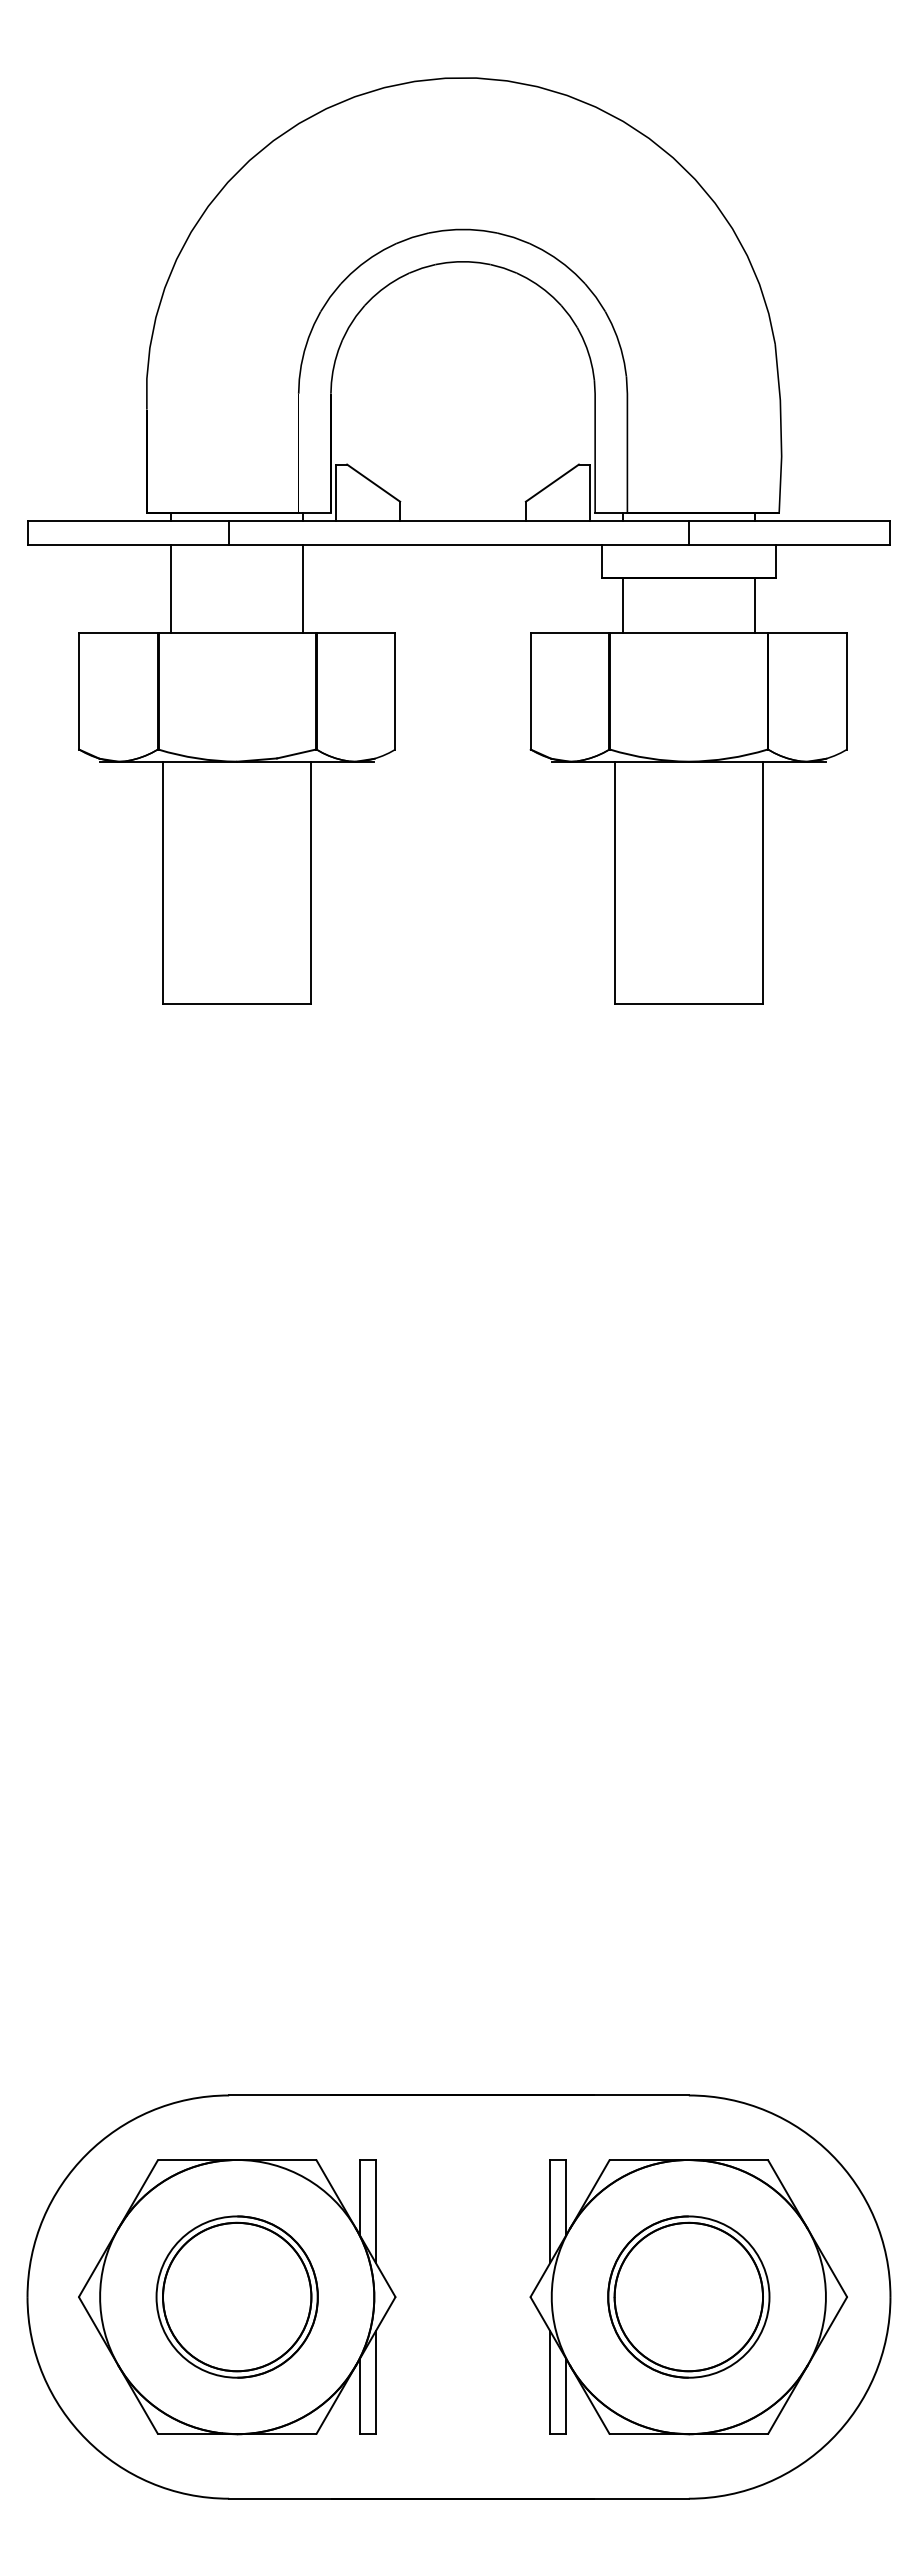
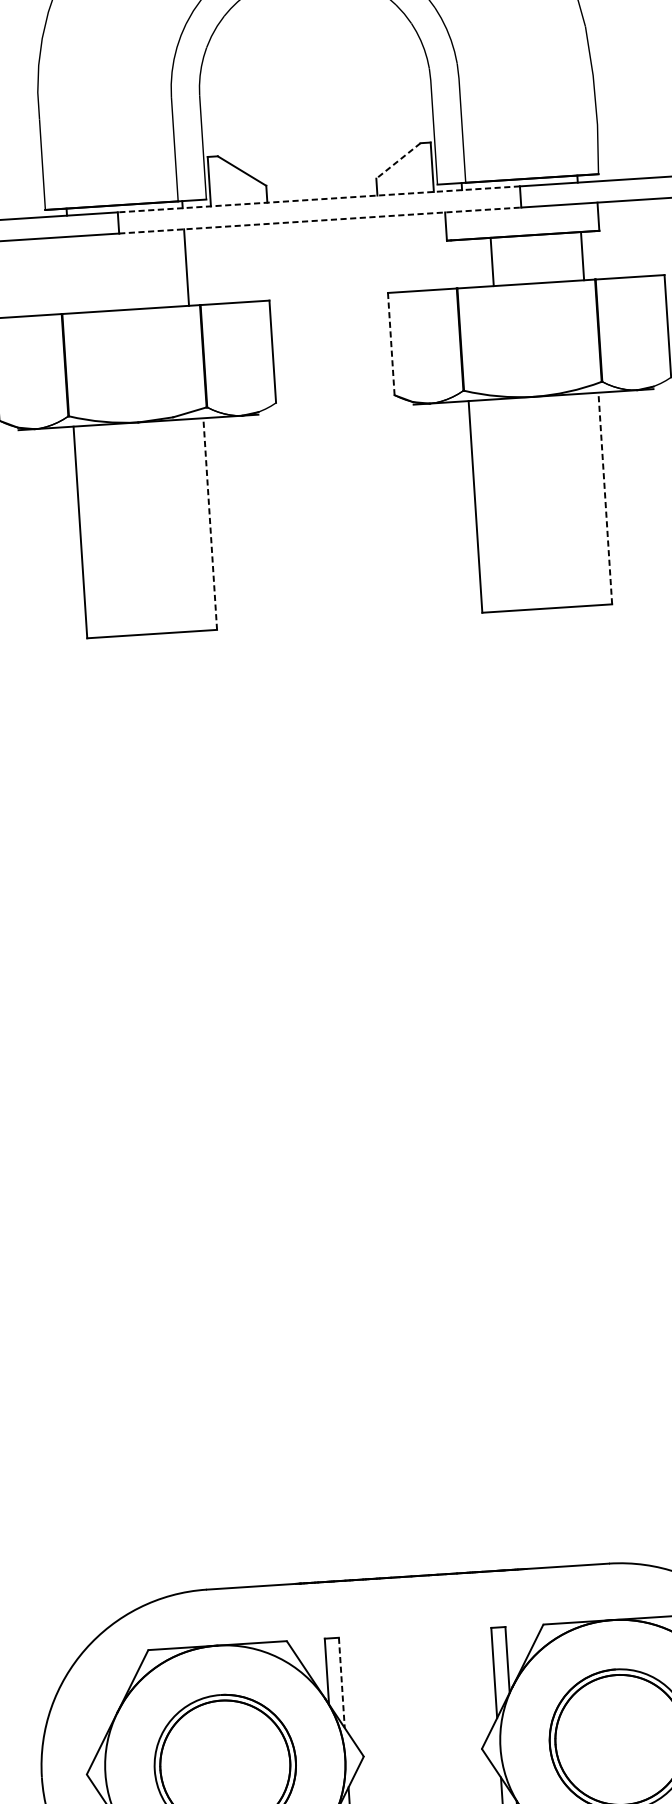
line: (552, 483) -> (398, 161), solid -> dashed
line: (459, 521) -> (319, 199), solid -> dashed
line: (459, 545) -> (320, 220), solid -> dashed
line: (171, 588) -> (71, 274), removed
line: (622, 604) -> (491, 261), moved
line: (530, 690) -> (391, 343), solid -> dashed
line: (311, 882) -> (210, 523), solid -> dashed
line: (763, 882) -> (605, 498), solid -> dashed
line: (375, 2211) -> (341, 1682), solid -> dashed

